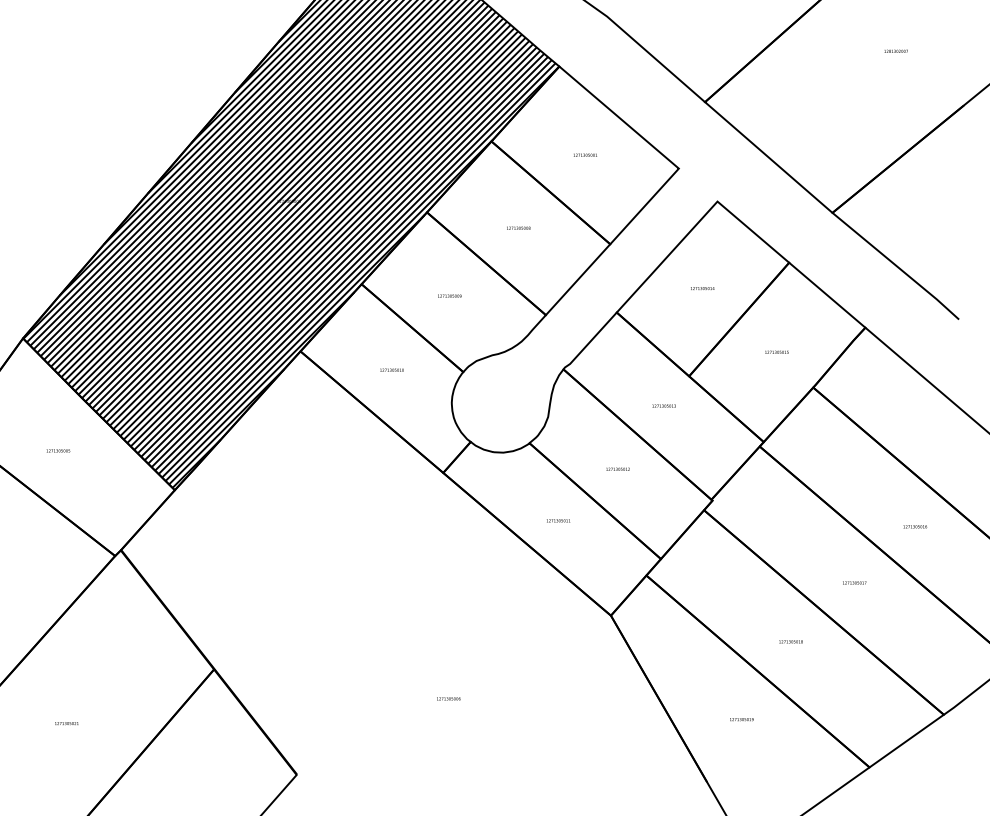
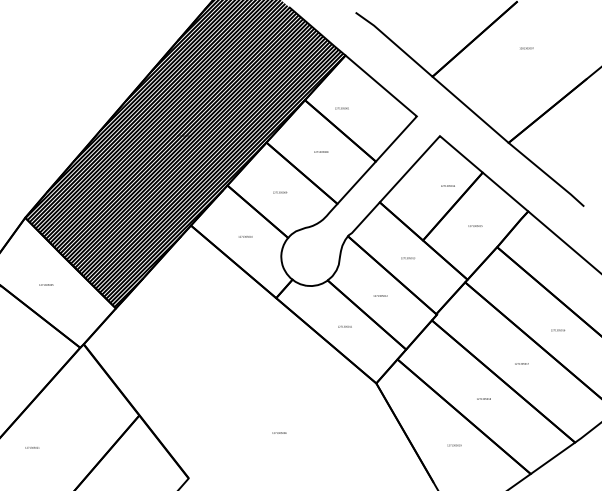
text: (895, 51) -> (526, 48), moved
text: (584, 155) -> (341, 108), moved
text: (701, 287) -> (447, 185), moved
text: (66, 723) -> (32, 447), moved

